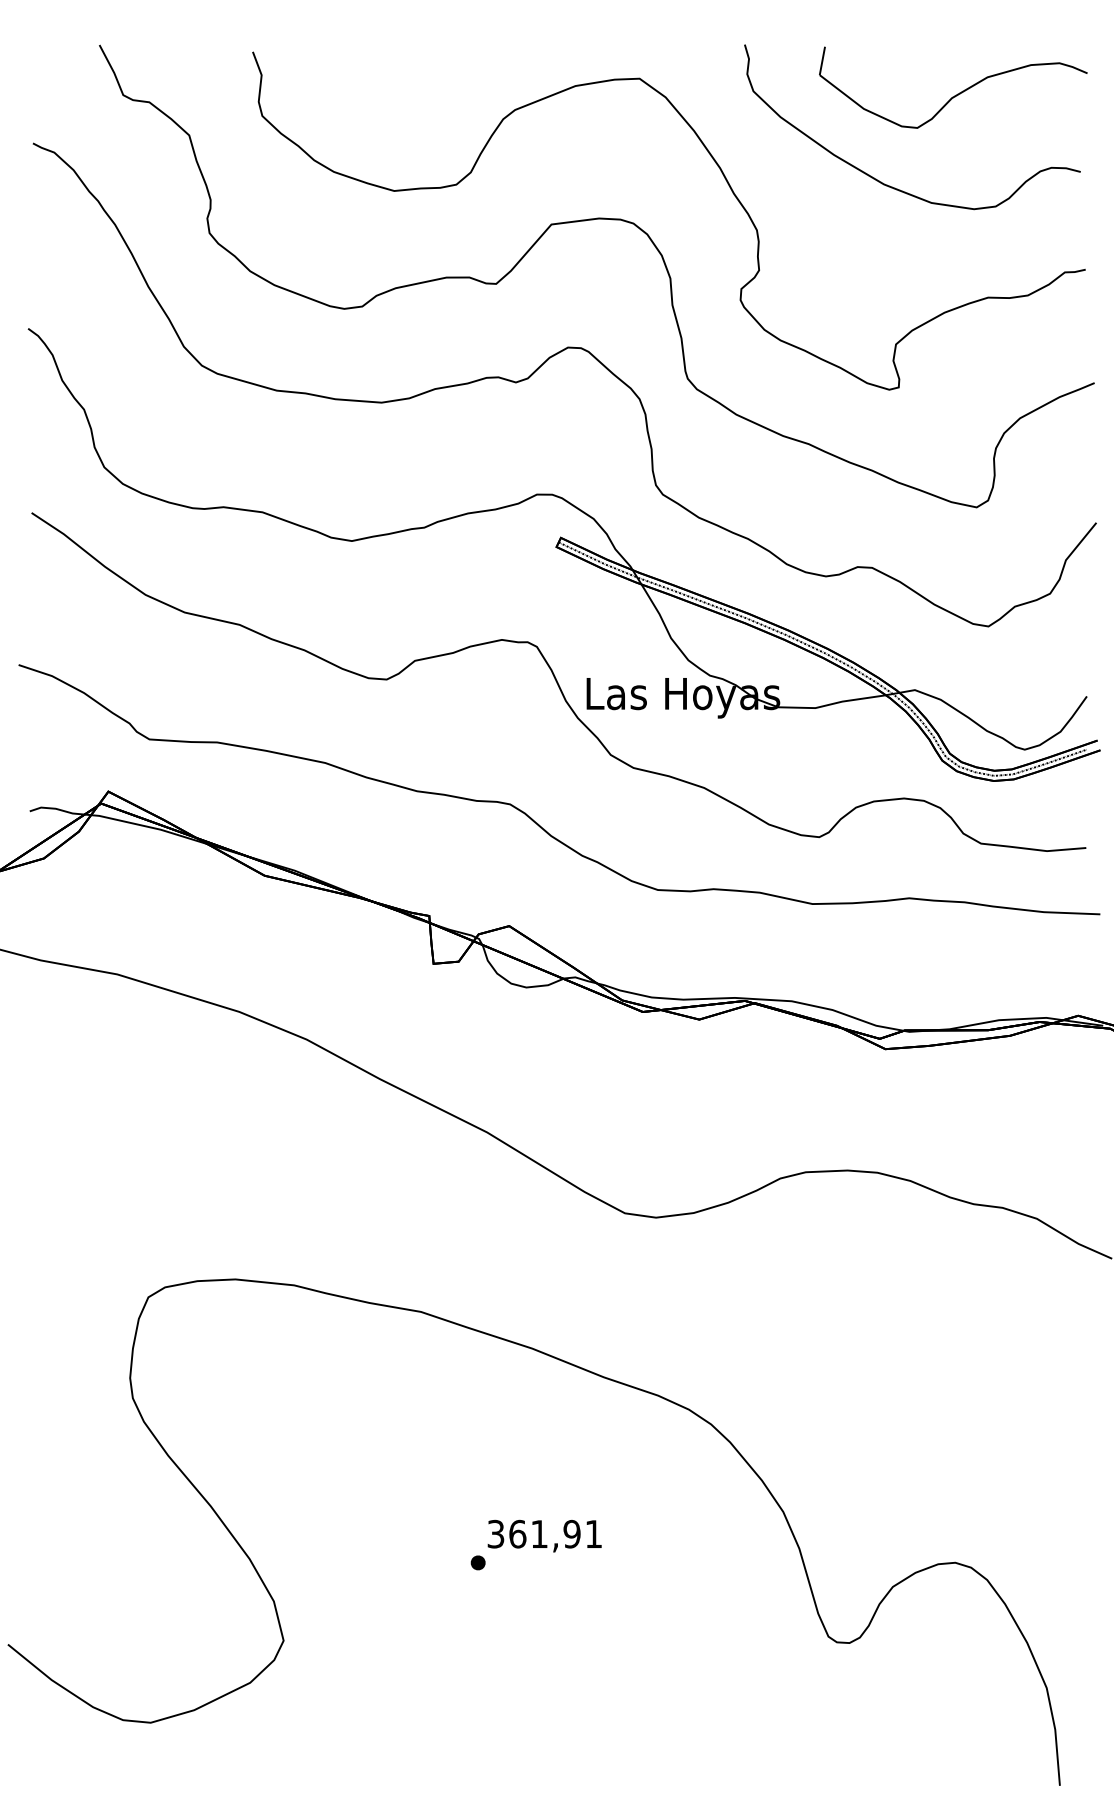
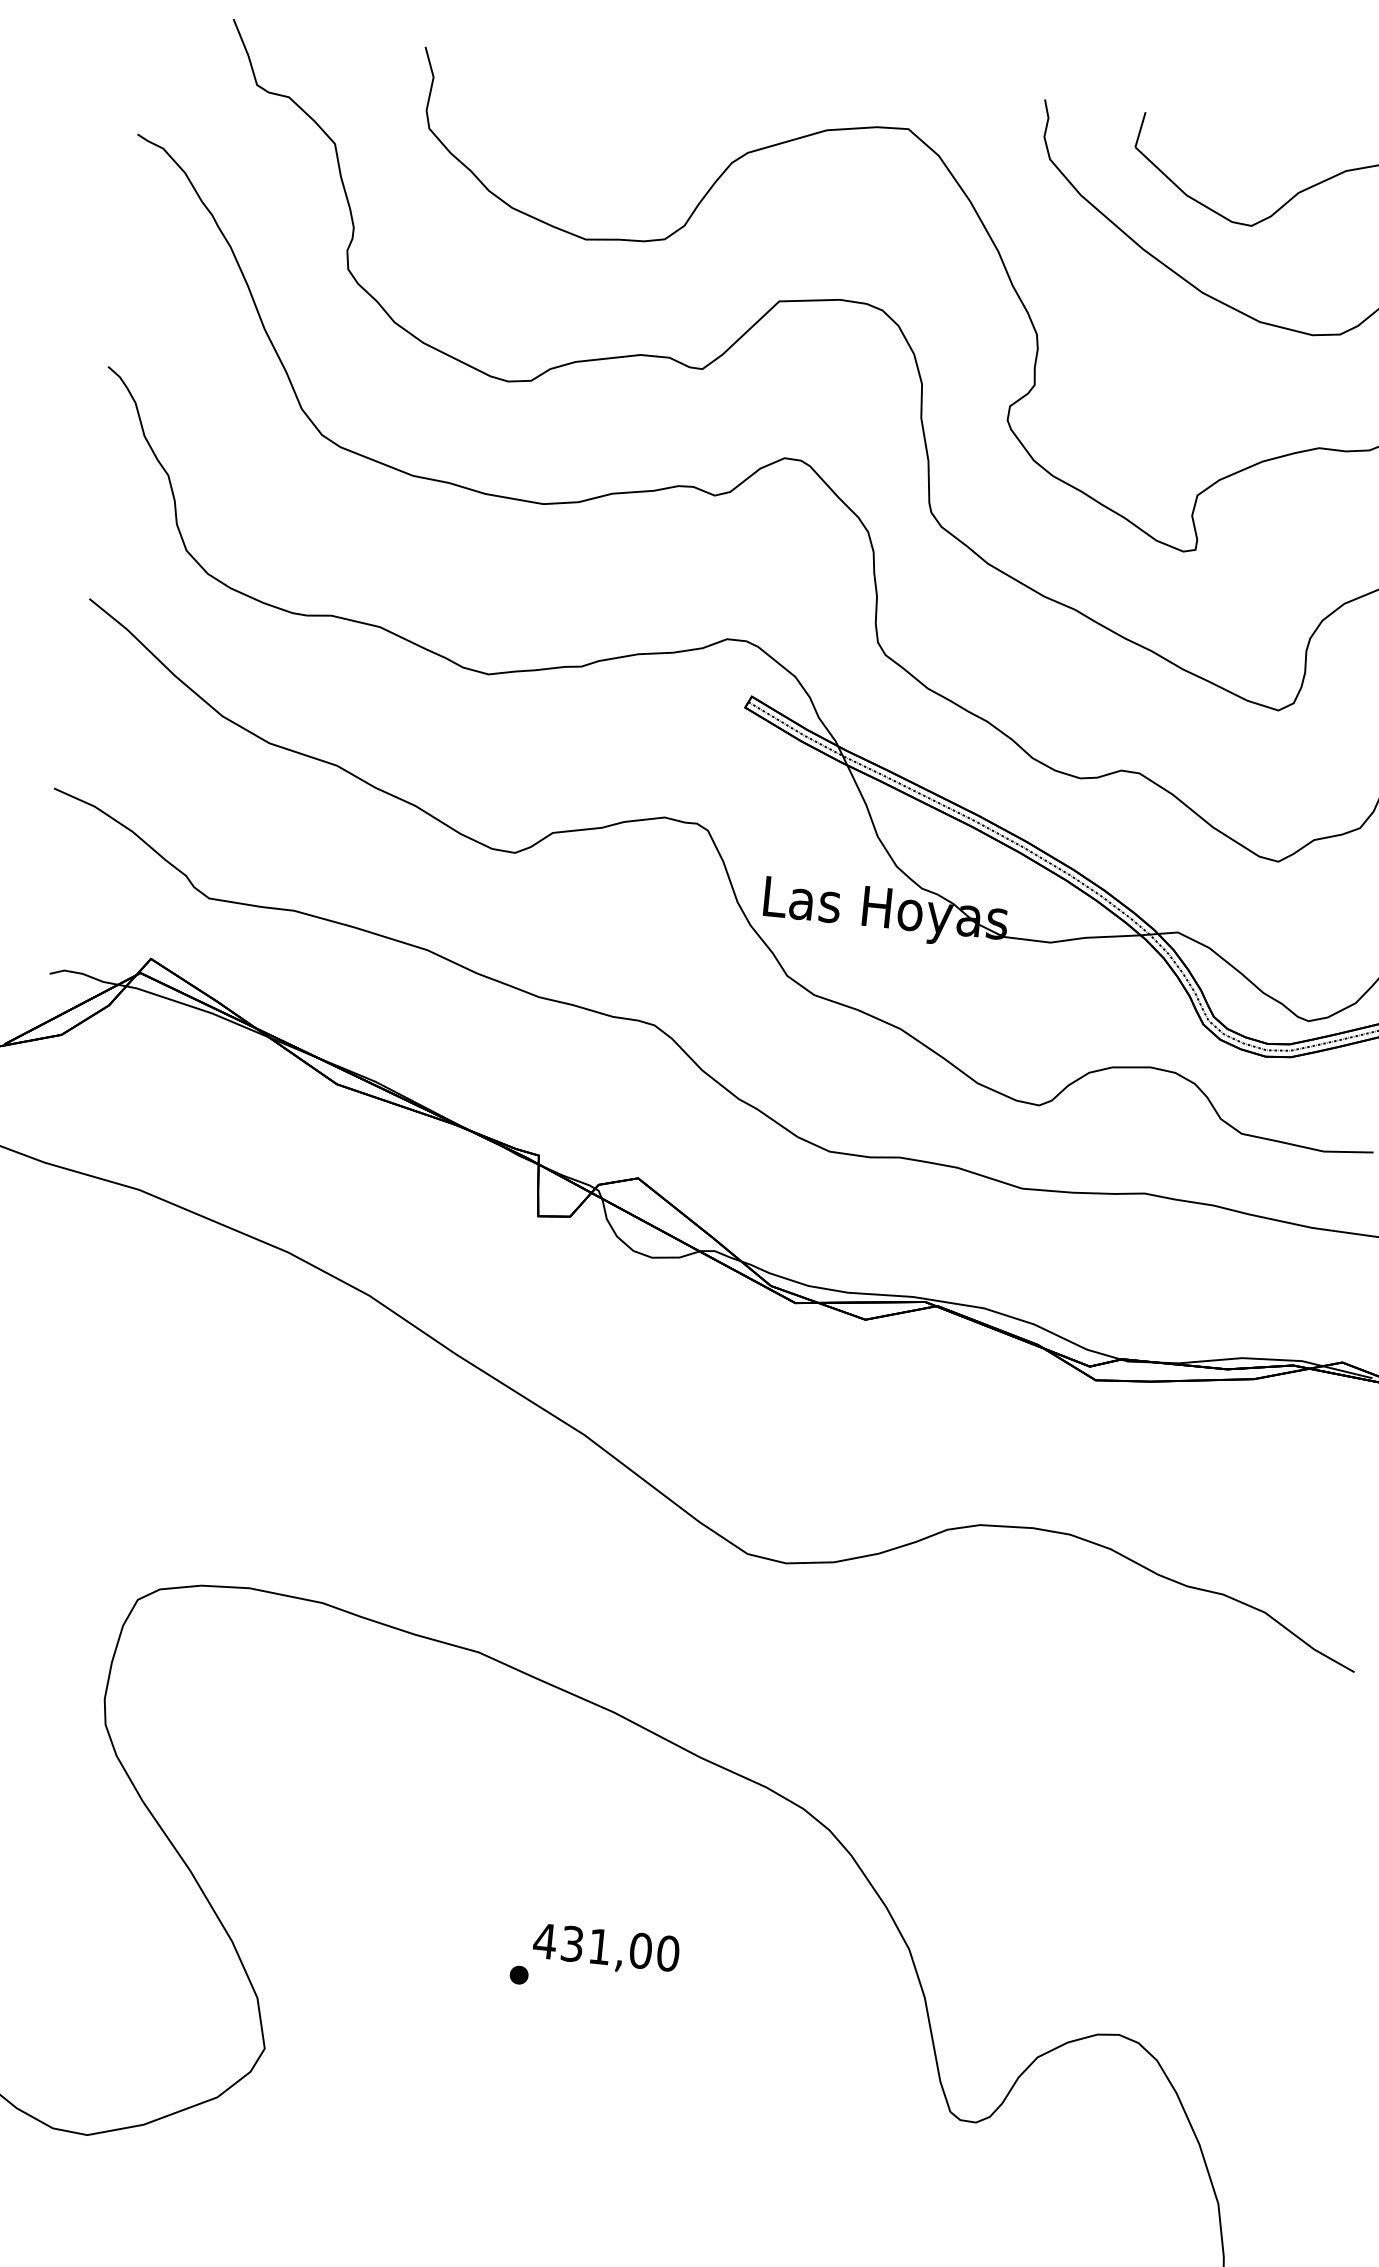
text: (544, 1533) -> (606, 1946), 361,91 -> 431,00

